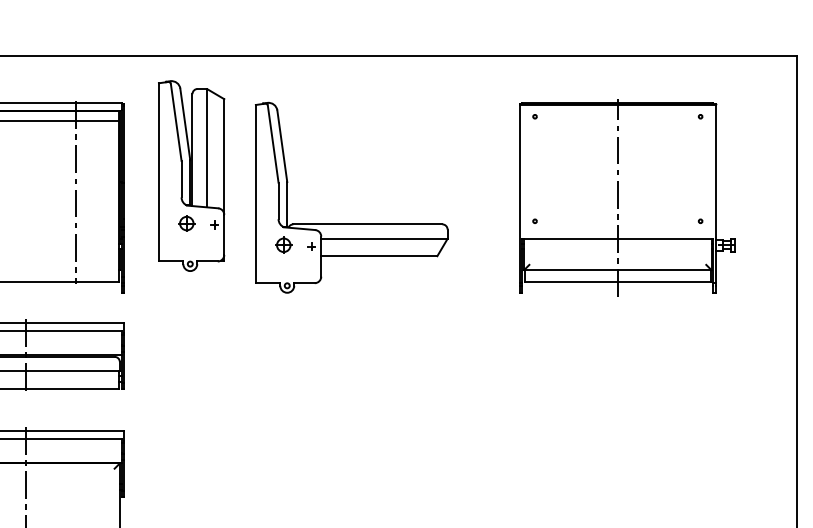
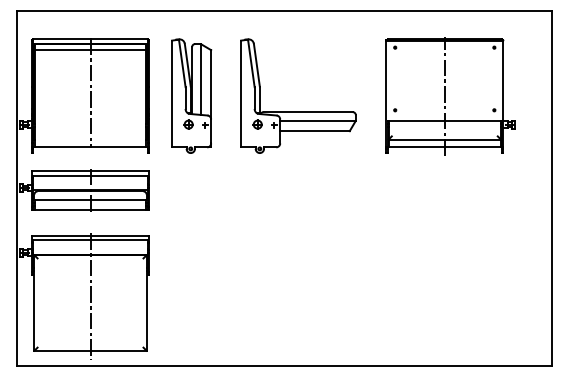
part: (191, 174) -> (191, 95), moved
line: (76, 191) -> (90, 92), moved
part: (351, 223) -> (298, 111), moved

